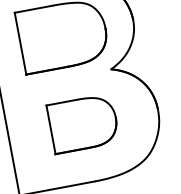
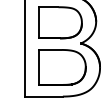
part: (83, 123) -> (62, 67), size x1.43

